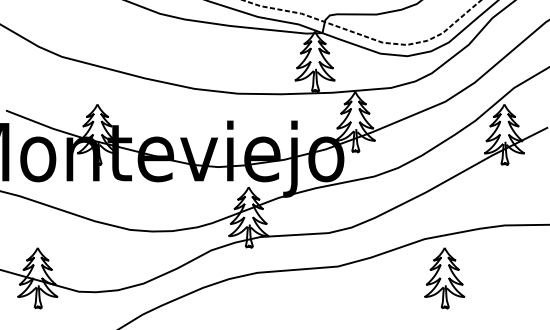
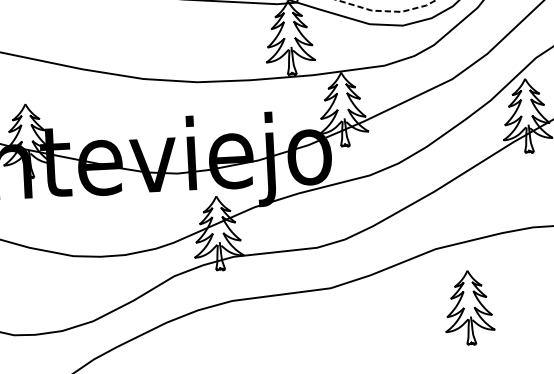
part: (444, 278) -> (469, 308), moved

